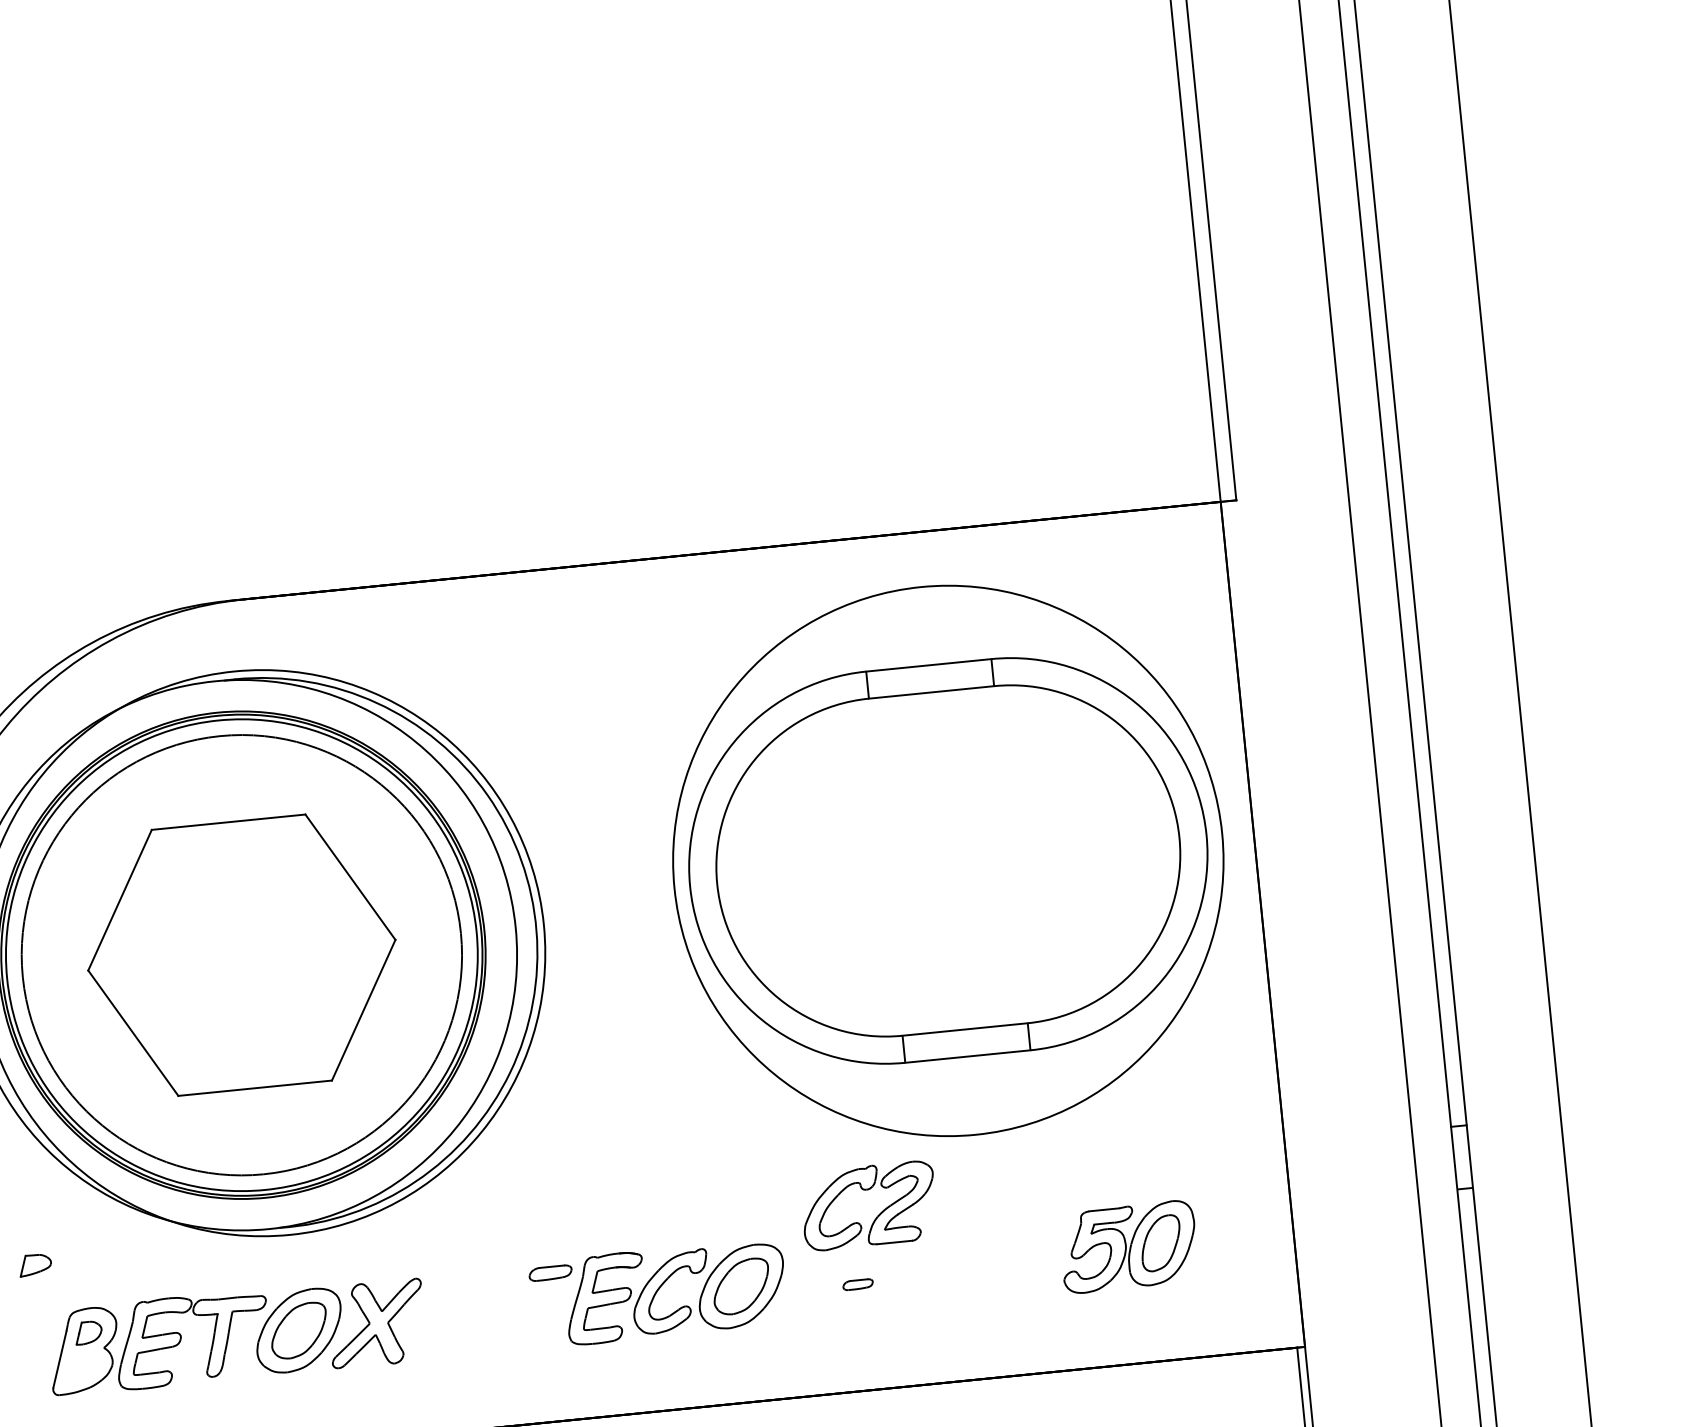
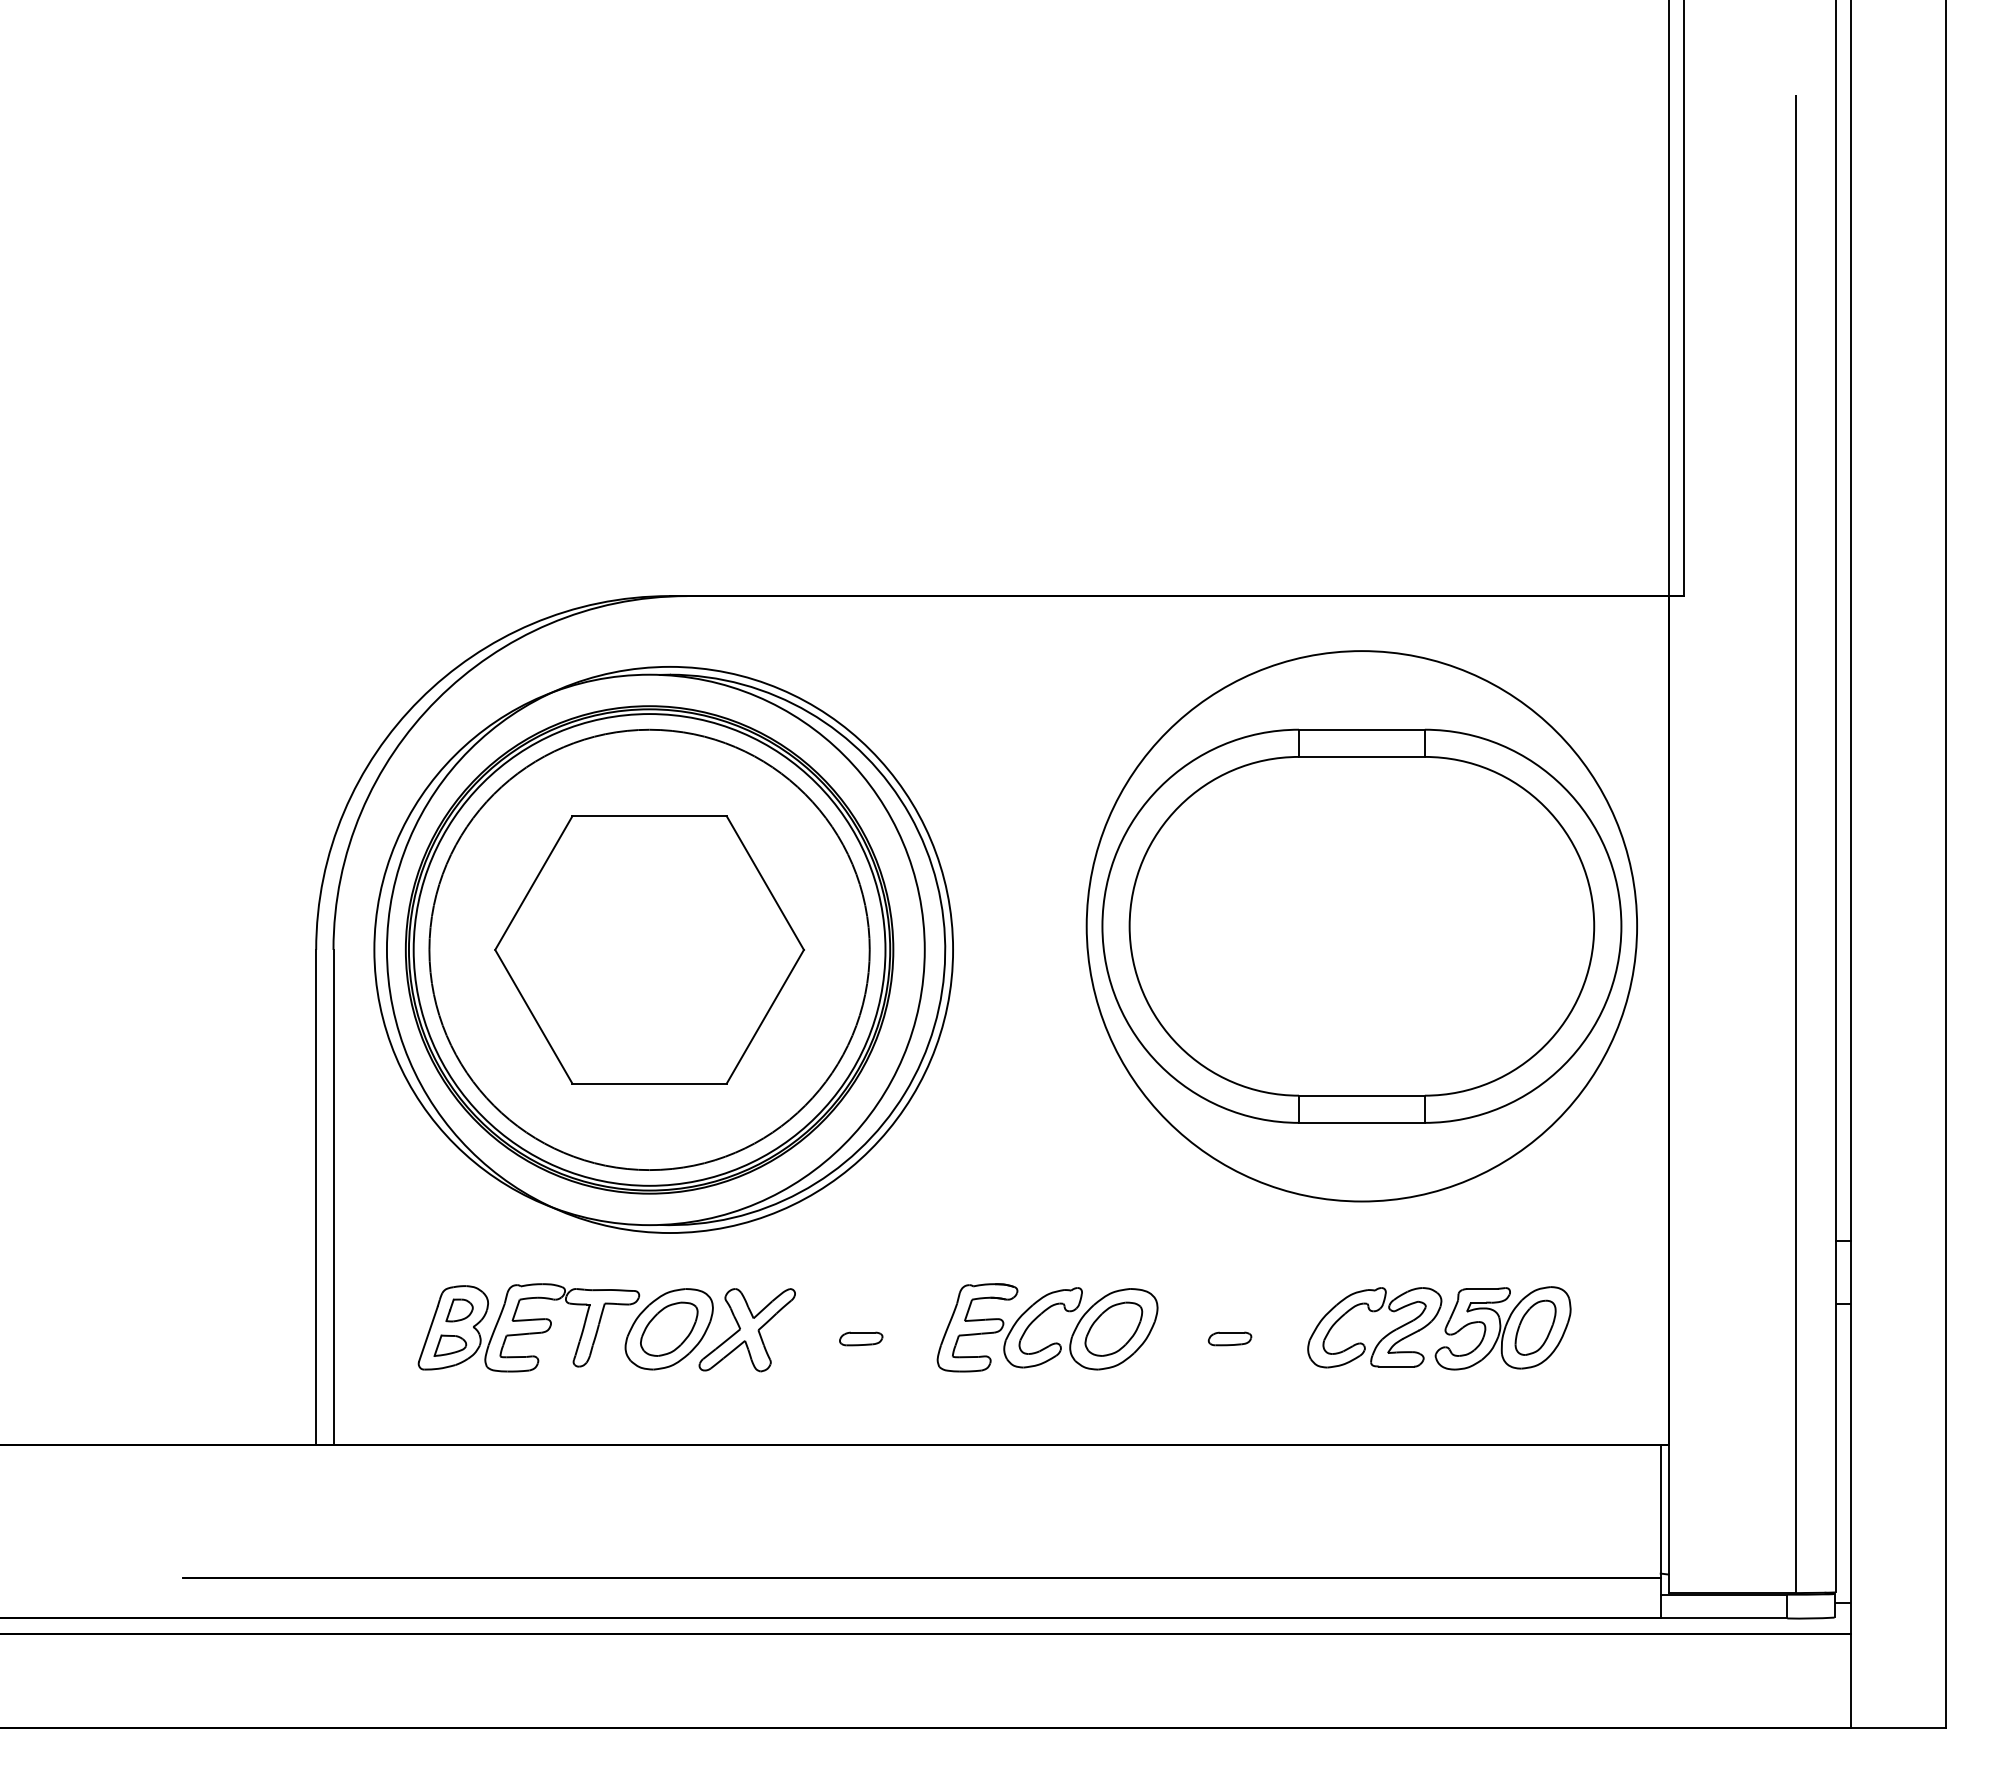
part: (877, 1214) -> (1382, 1337), moved
part: (35, 1264) -> (450, 1345), moved
part: (550, 1272) -> (861, 1338), moved
part: (857, 1284) -> (1229, 1338), size x1.43

